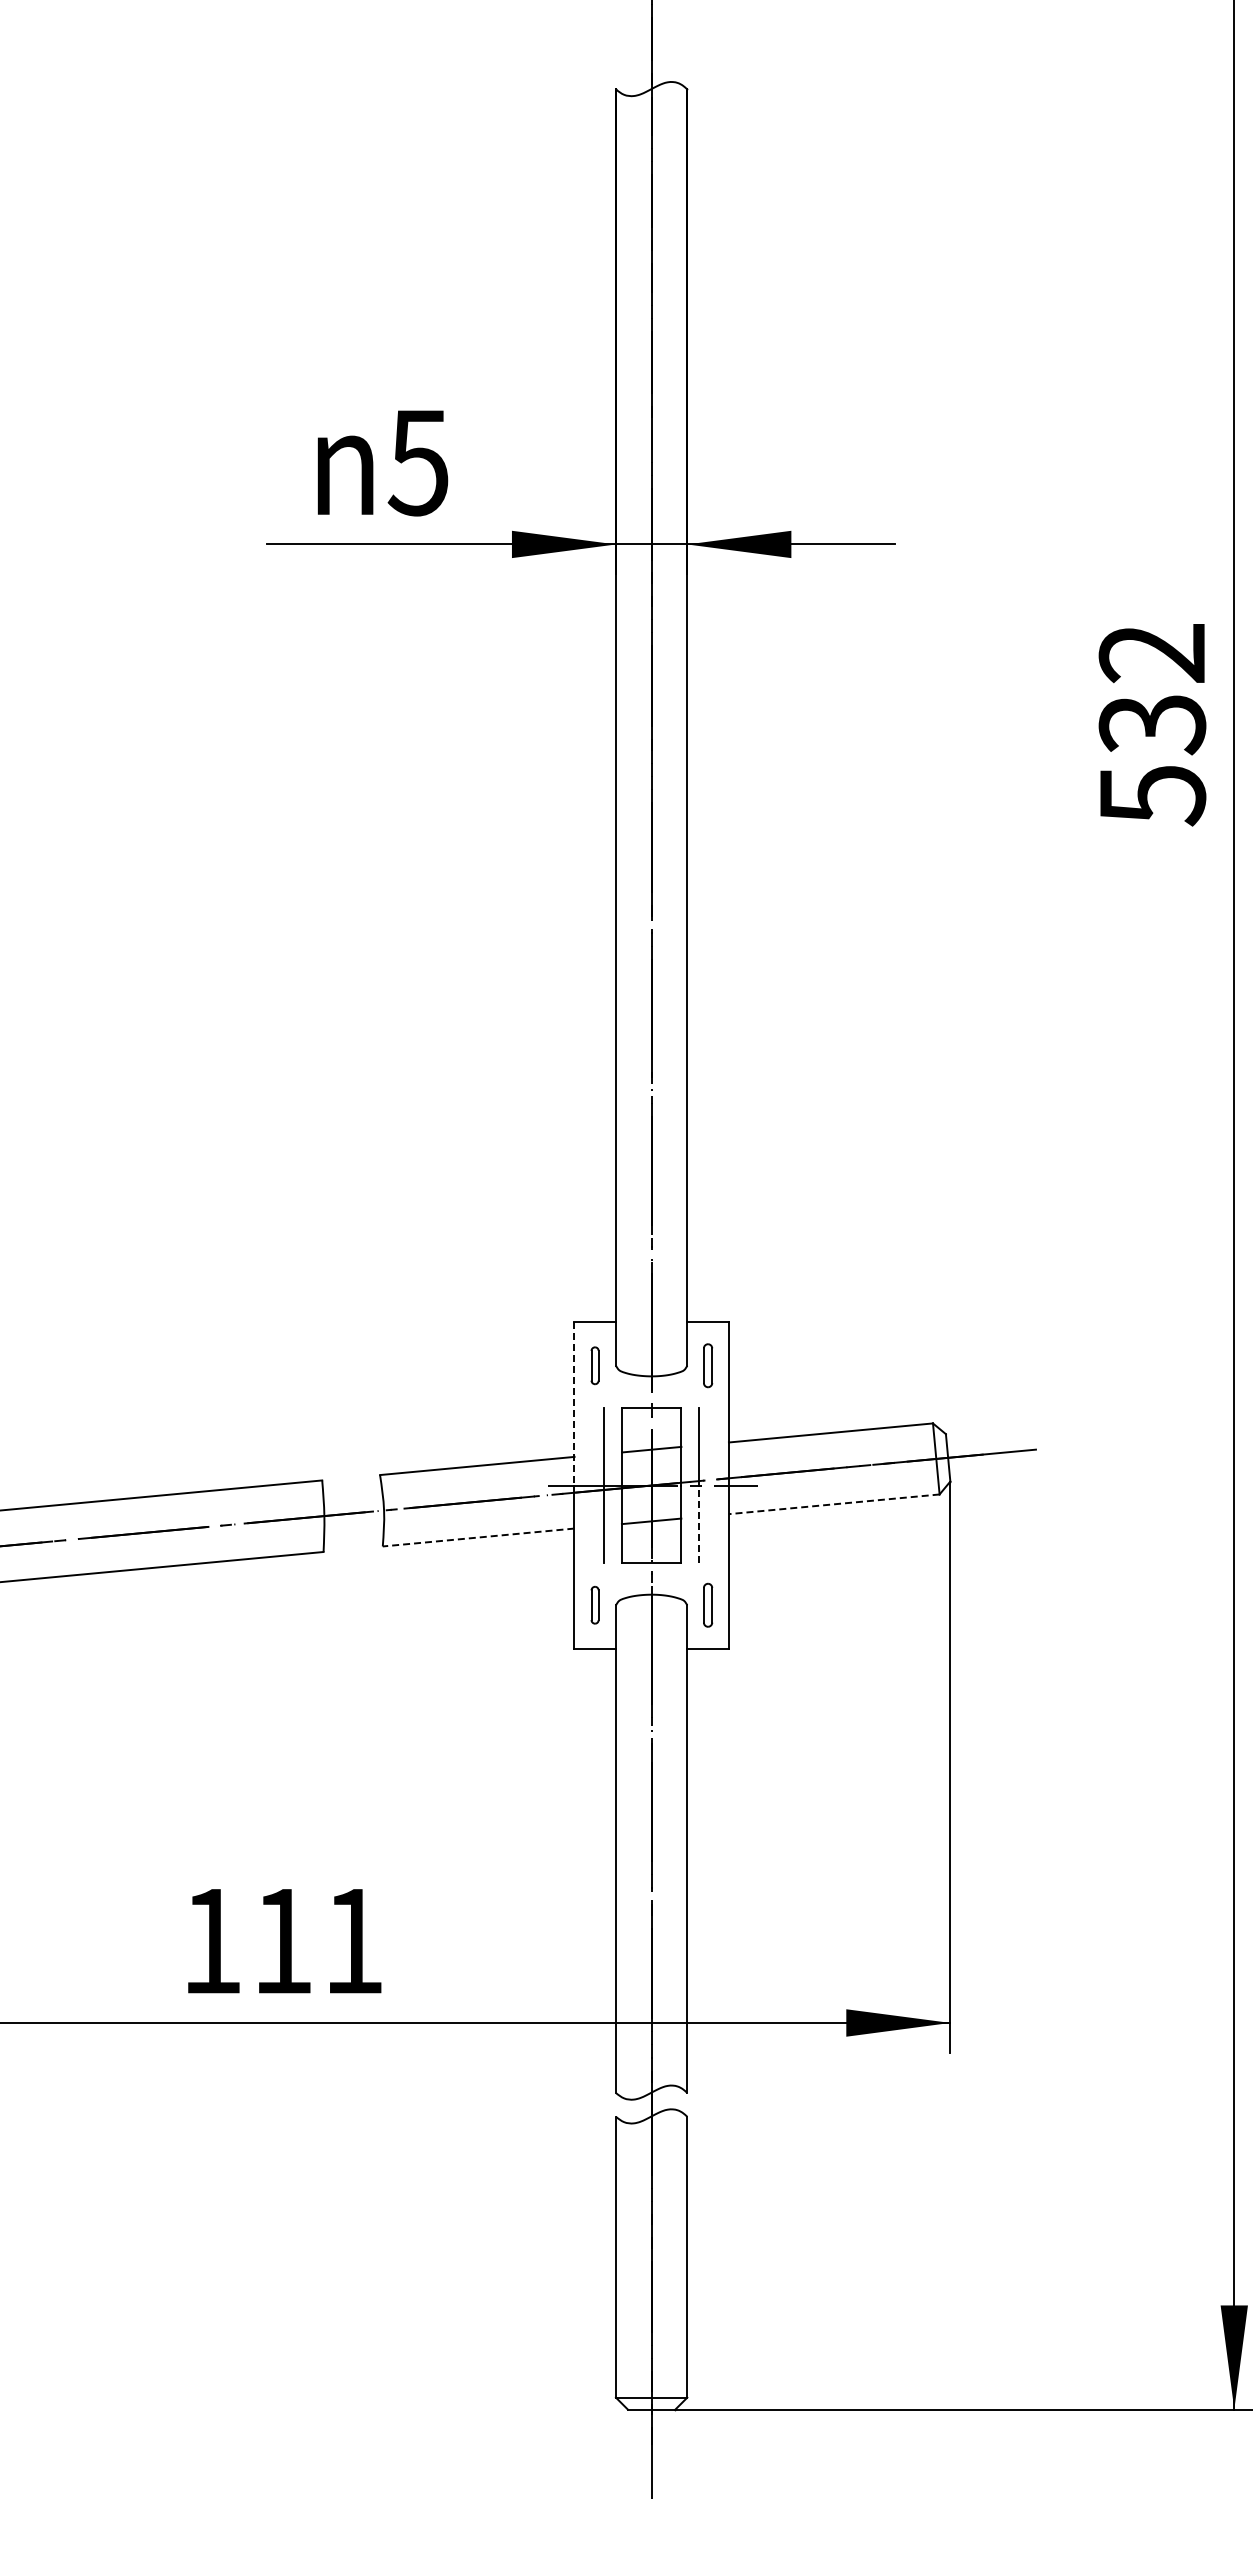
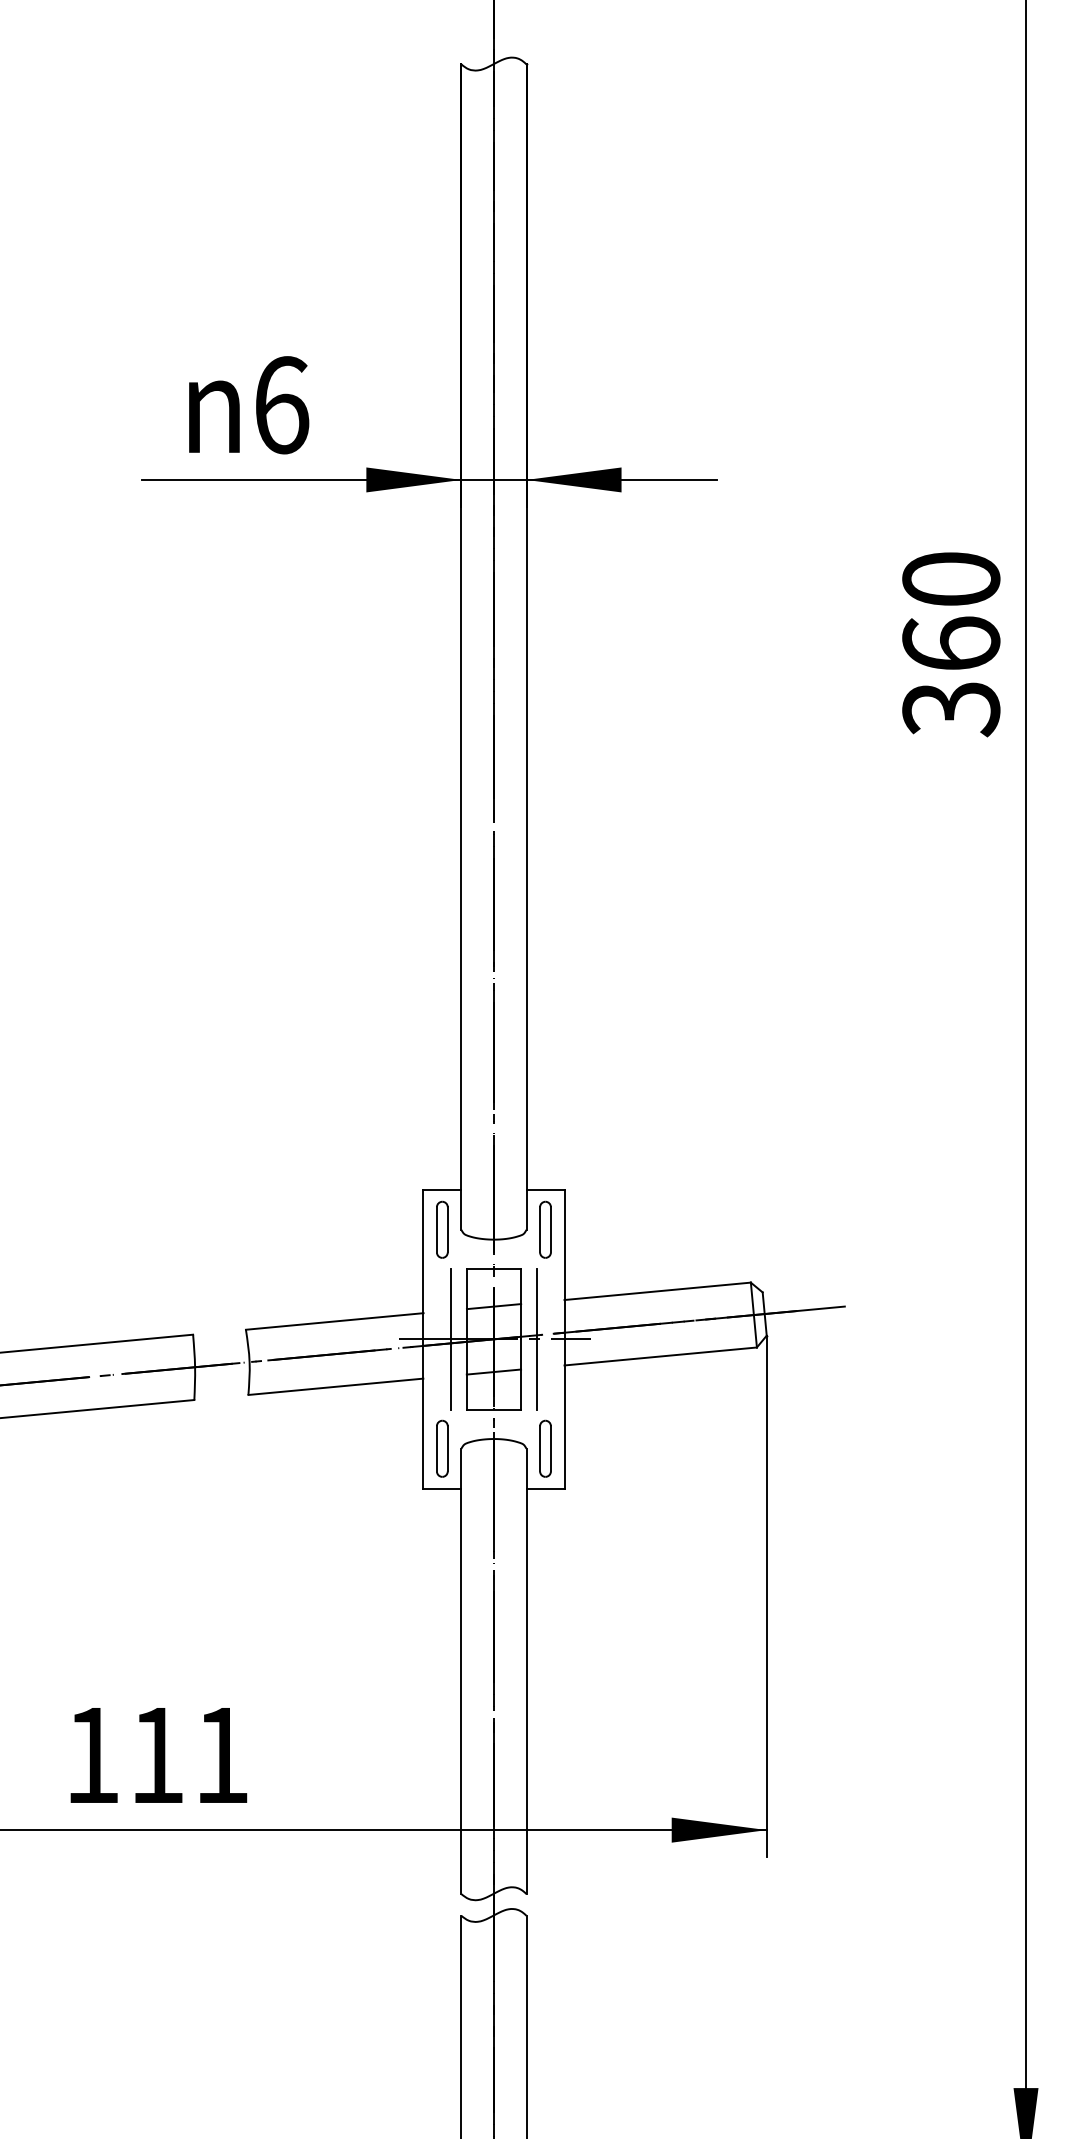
text: (418, 462) -> (281, 405), 5 -> 6
text: (1152, 724) -> (951, 644), 532 -> 360
part: (594, 1365) -> (441, 1229), size x1.67
part: (707, 1365) -> (544, 1229), size x1.43
line: (574, 1403) -> (423, 1264), dashed -> solid
line: (834, 1504) -> (660, 1356), dashed -> solid
line: (699, 1524) -> (537, 1374), dashed -> solid
line: (478, 1537) -> (335, 1386), dashed -> solid
part: (594, 1604) -> (441, 1447), size x1.67
part: (707, 1604) -> (544, 1447), size x1.43

